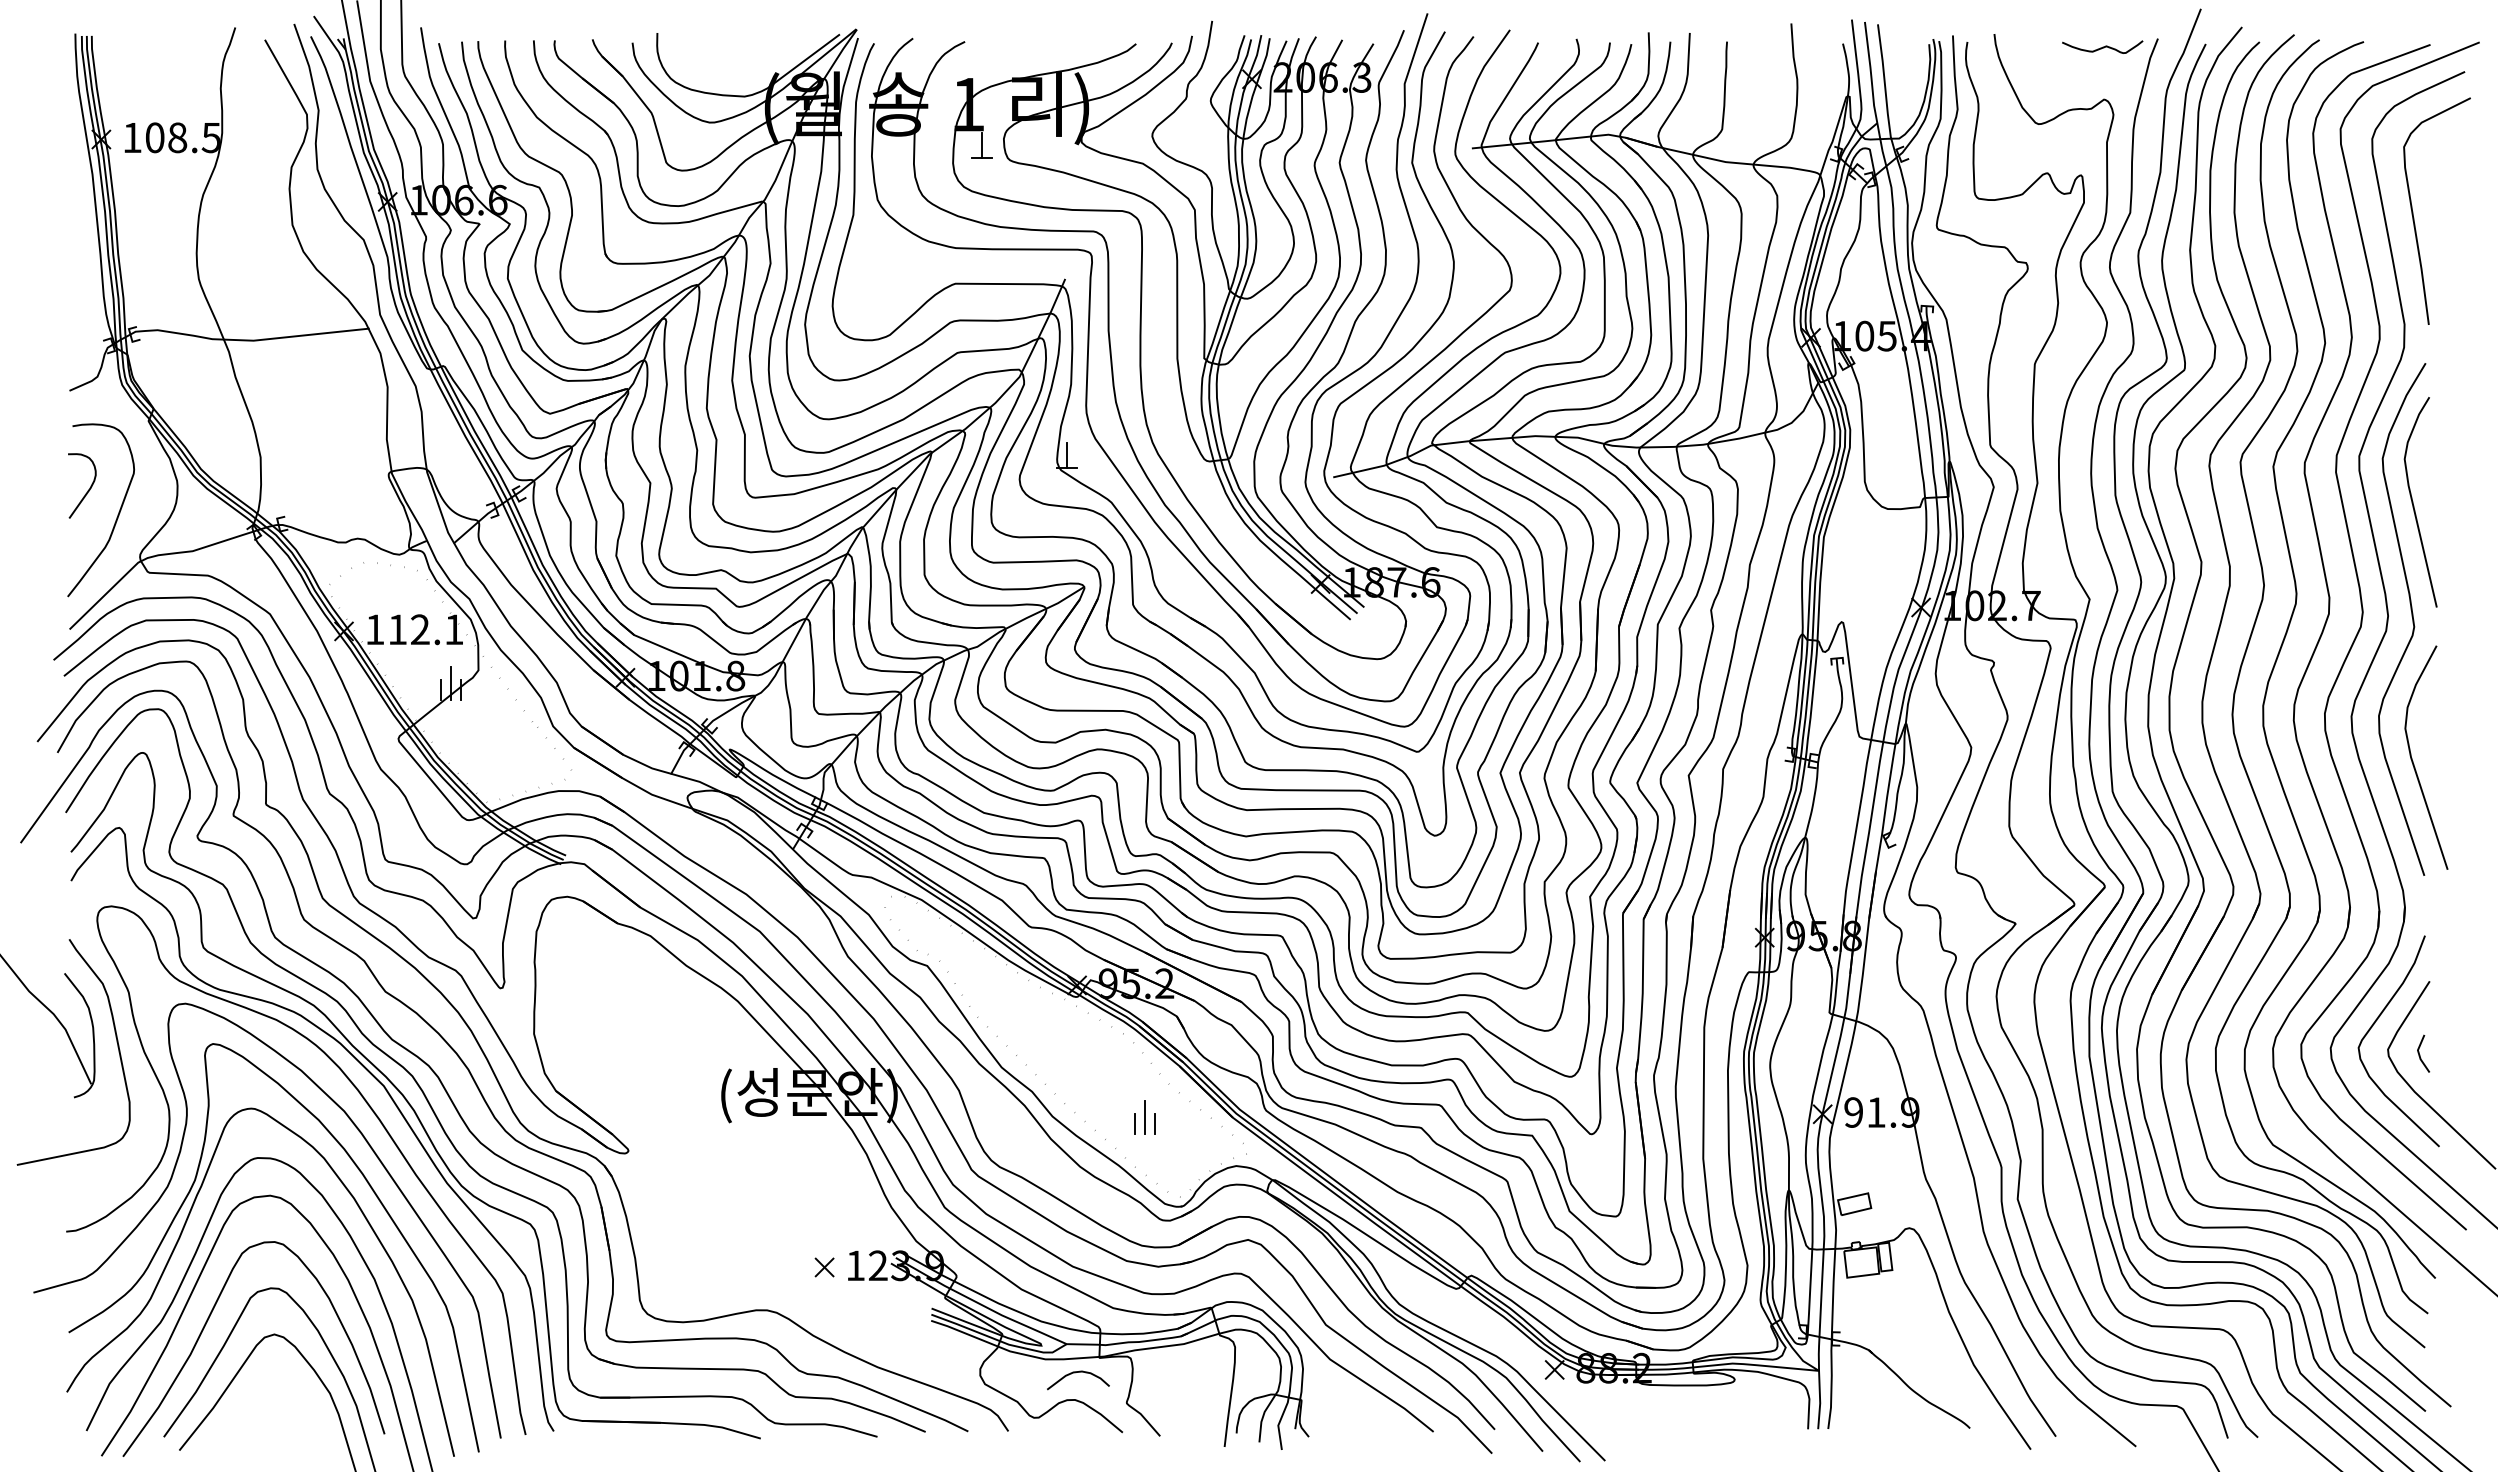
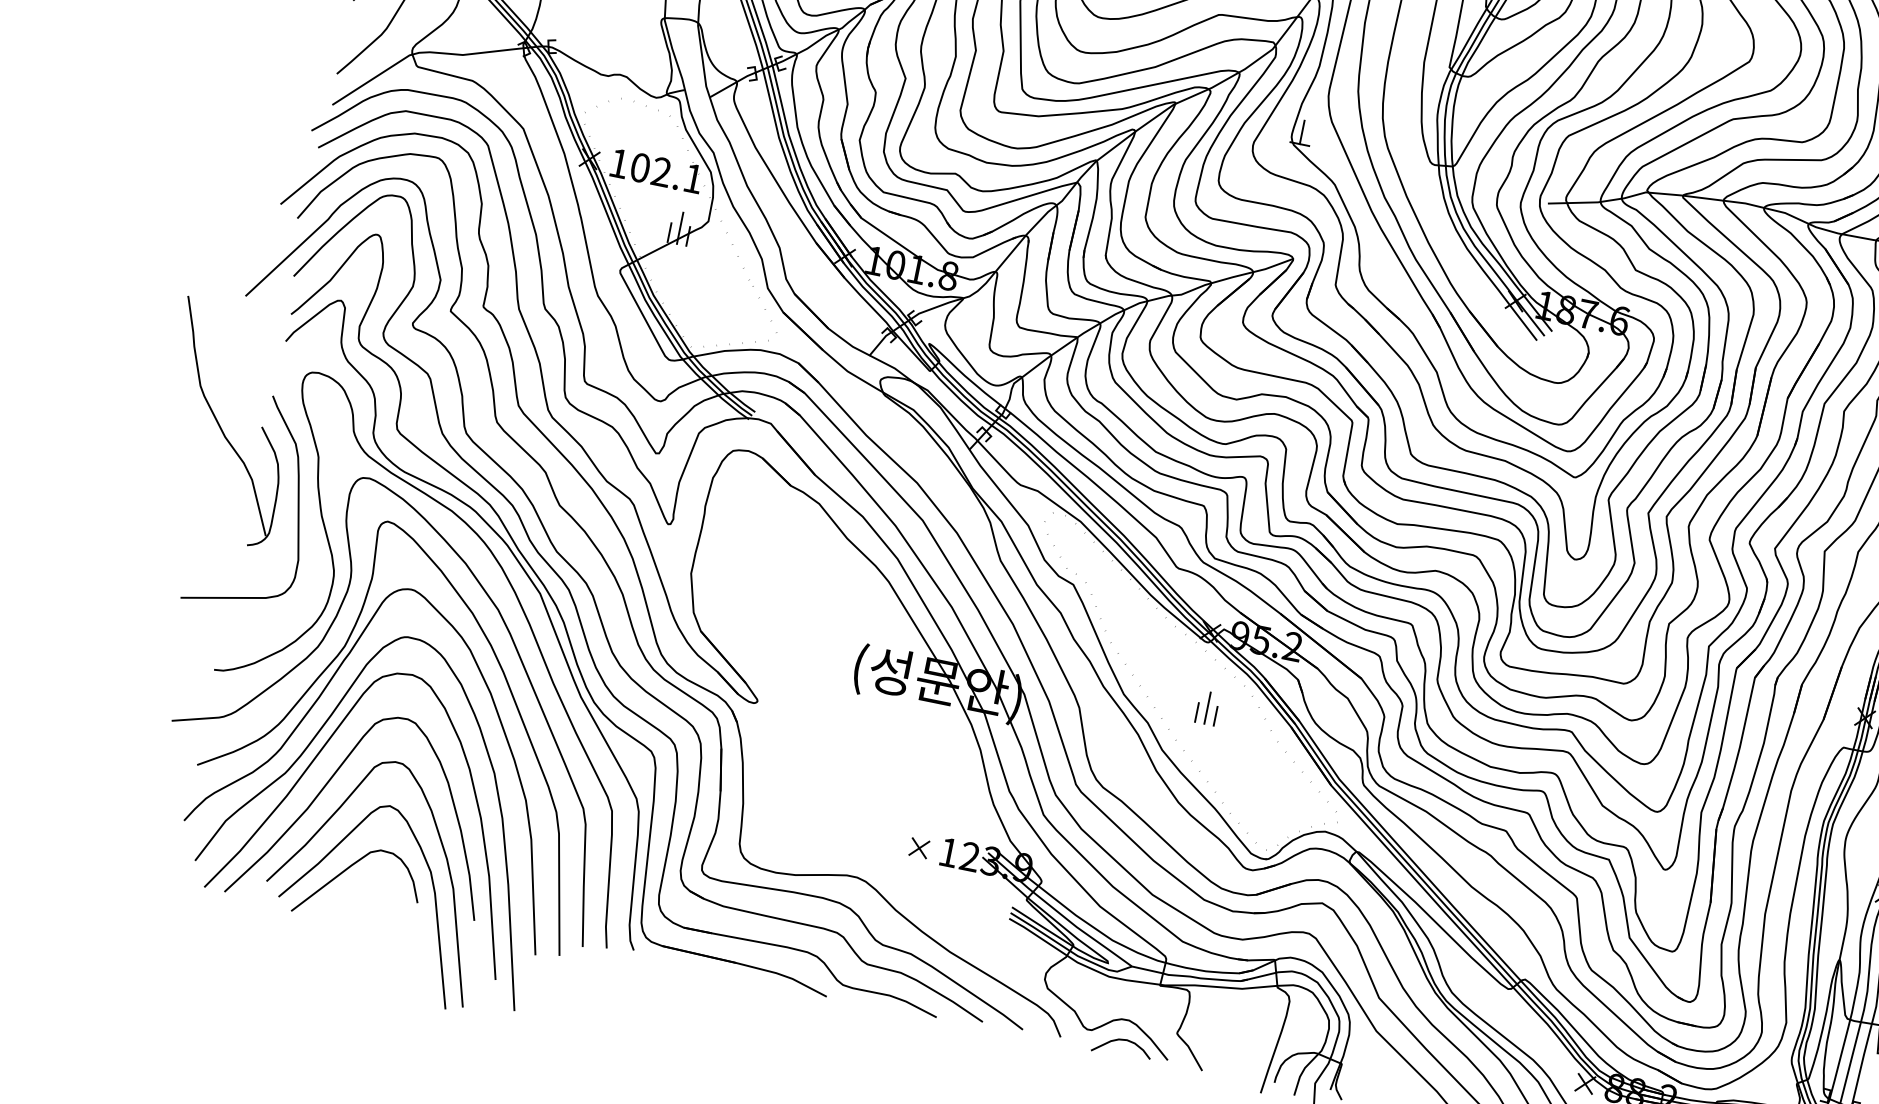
text: (397, 629) -> (640, 167), 112.1 -> 102.1
part: (1144, 1117) -> (1206, 708), moved
curve: (1075, 1373) -> (1120, 1040), moved
curve: (245, 1407) -> (348, 869), added

